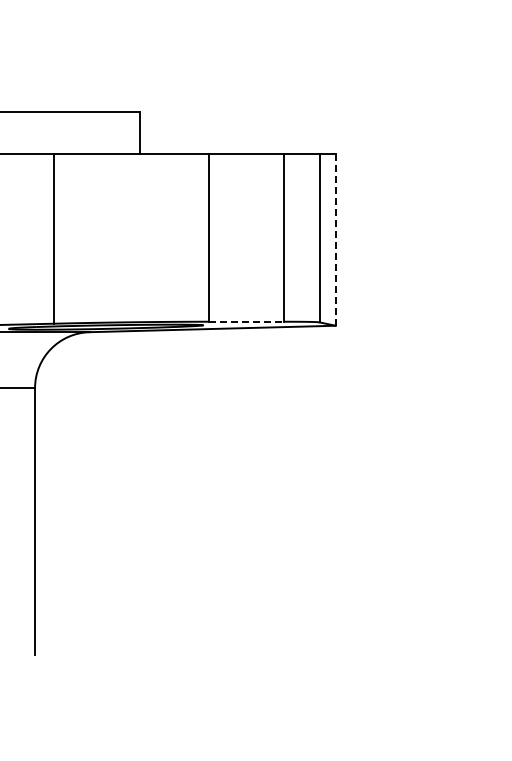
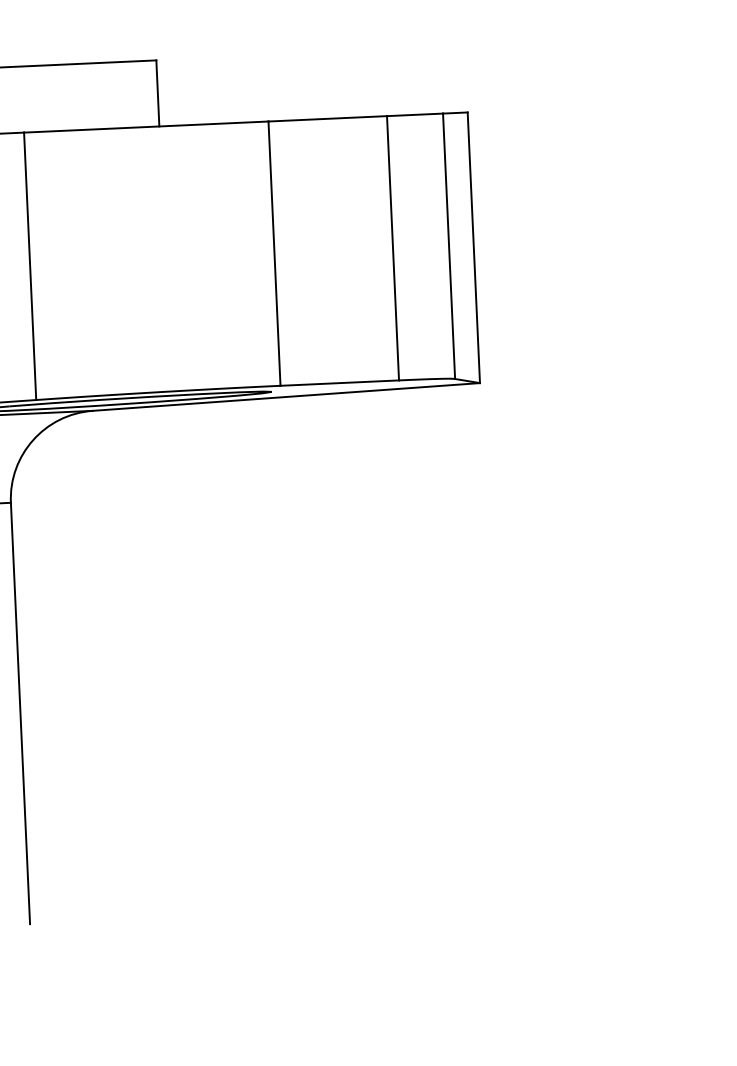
line: (335, 239) -> (473, 247), dashed -> solid
line: (246, 321) -> (339, 382), dashed -> solid

